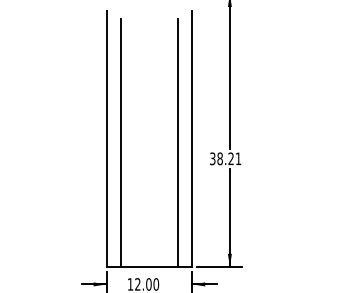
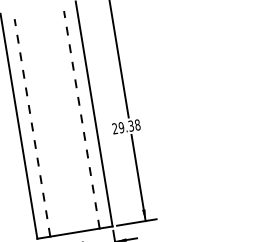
line: (121, 142) -> (32, 127), solid -> dashed
line: (177, 142) -> (81, 119), solid -> dashed
text: (225, 158) -> (126, 126), 38.21 -> 29.38

